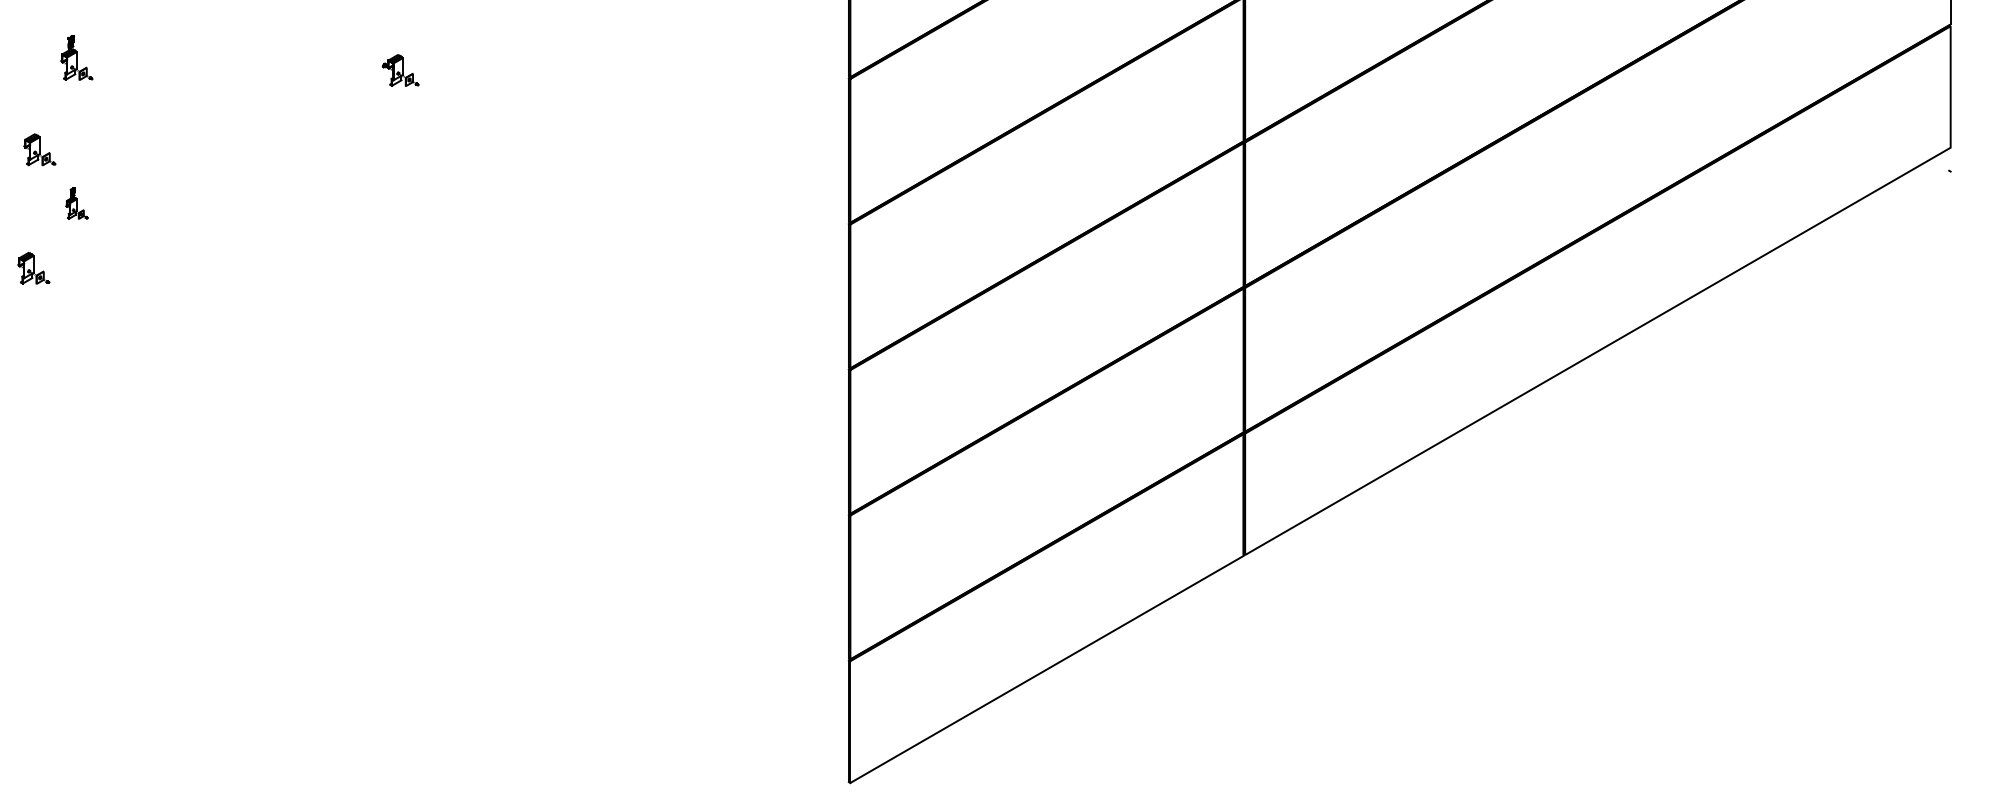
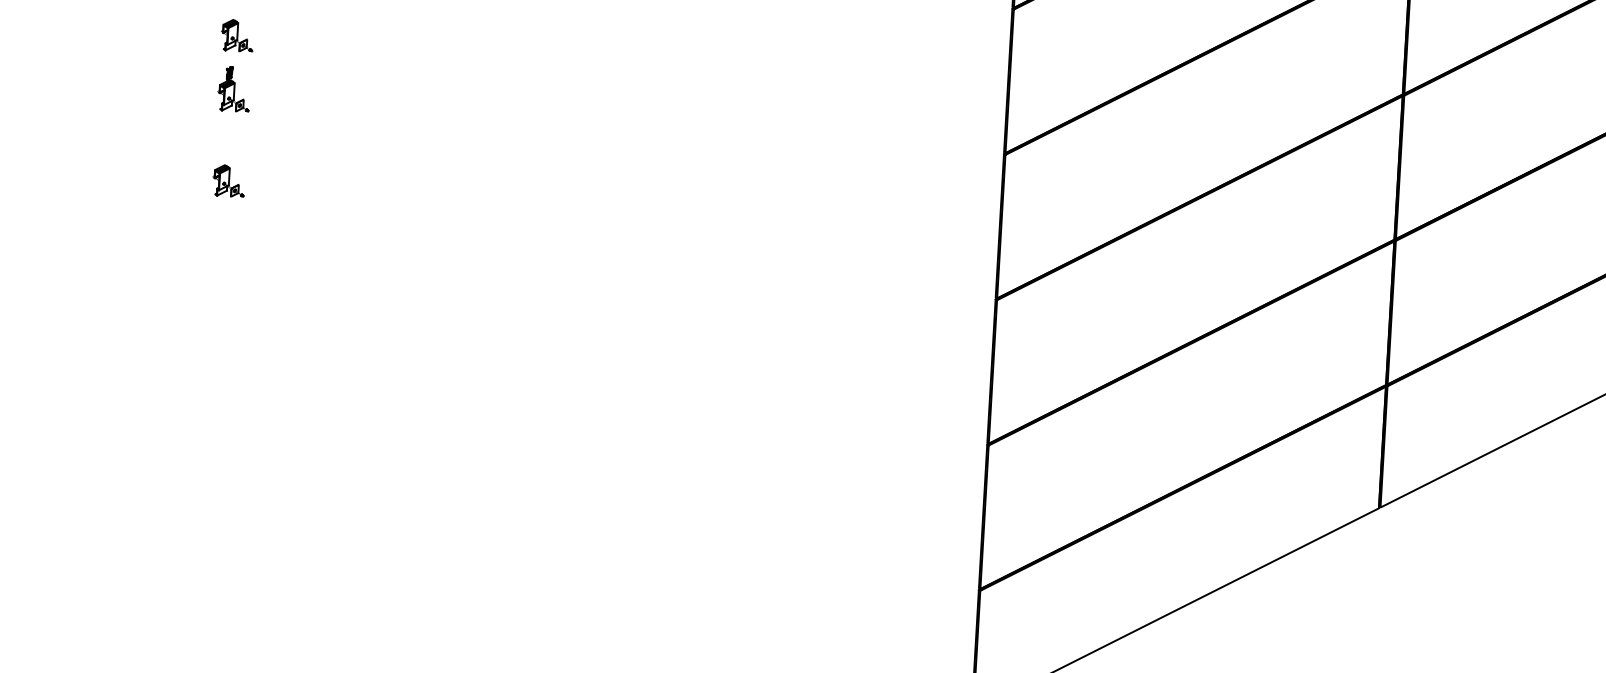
part: (39, 149) -> (237, 35), moved
part: (76, 203) -> (234, 89), size x1.43
part: (33, 267) -> (228, 180), moved

